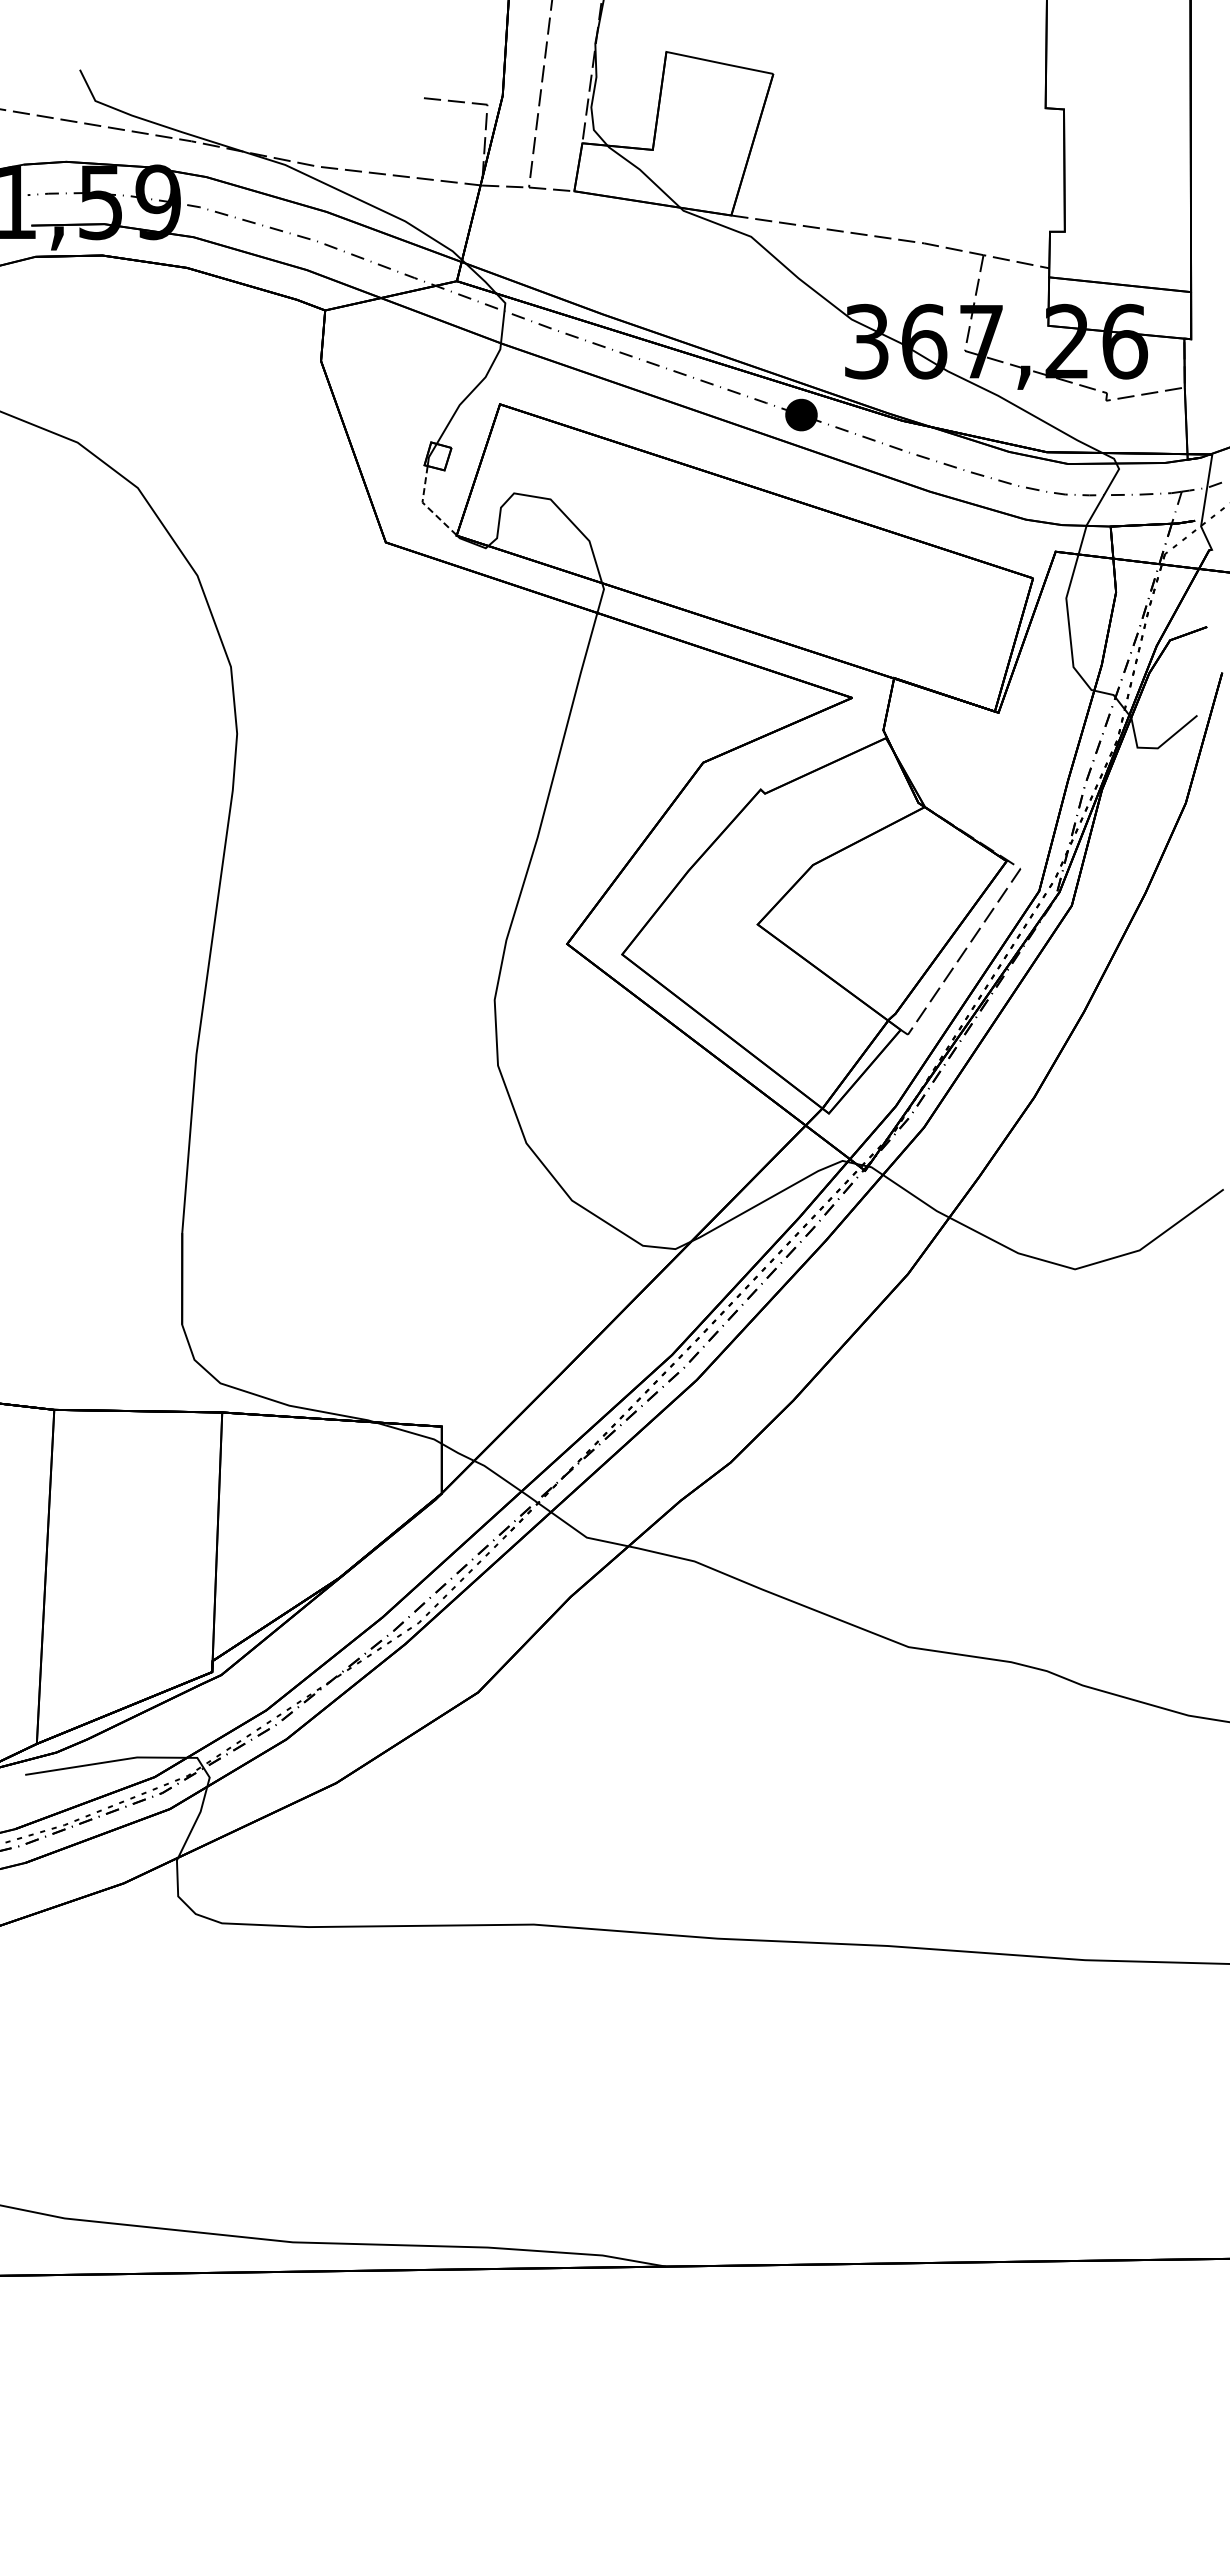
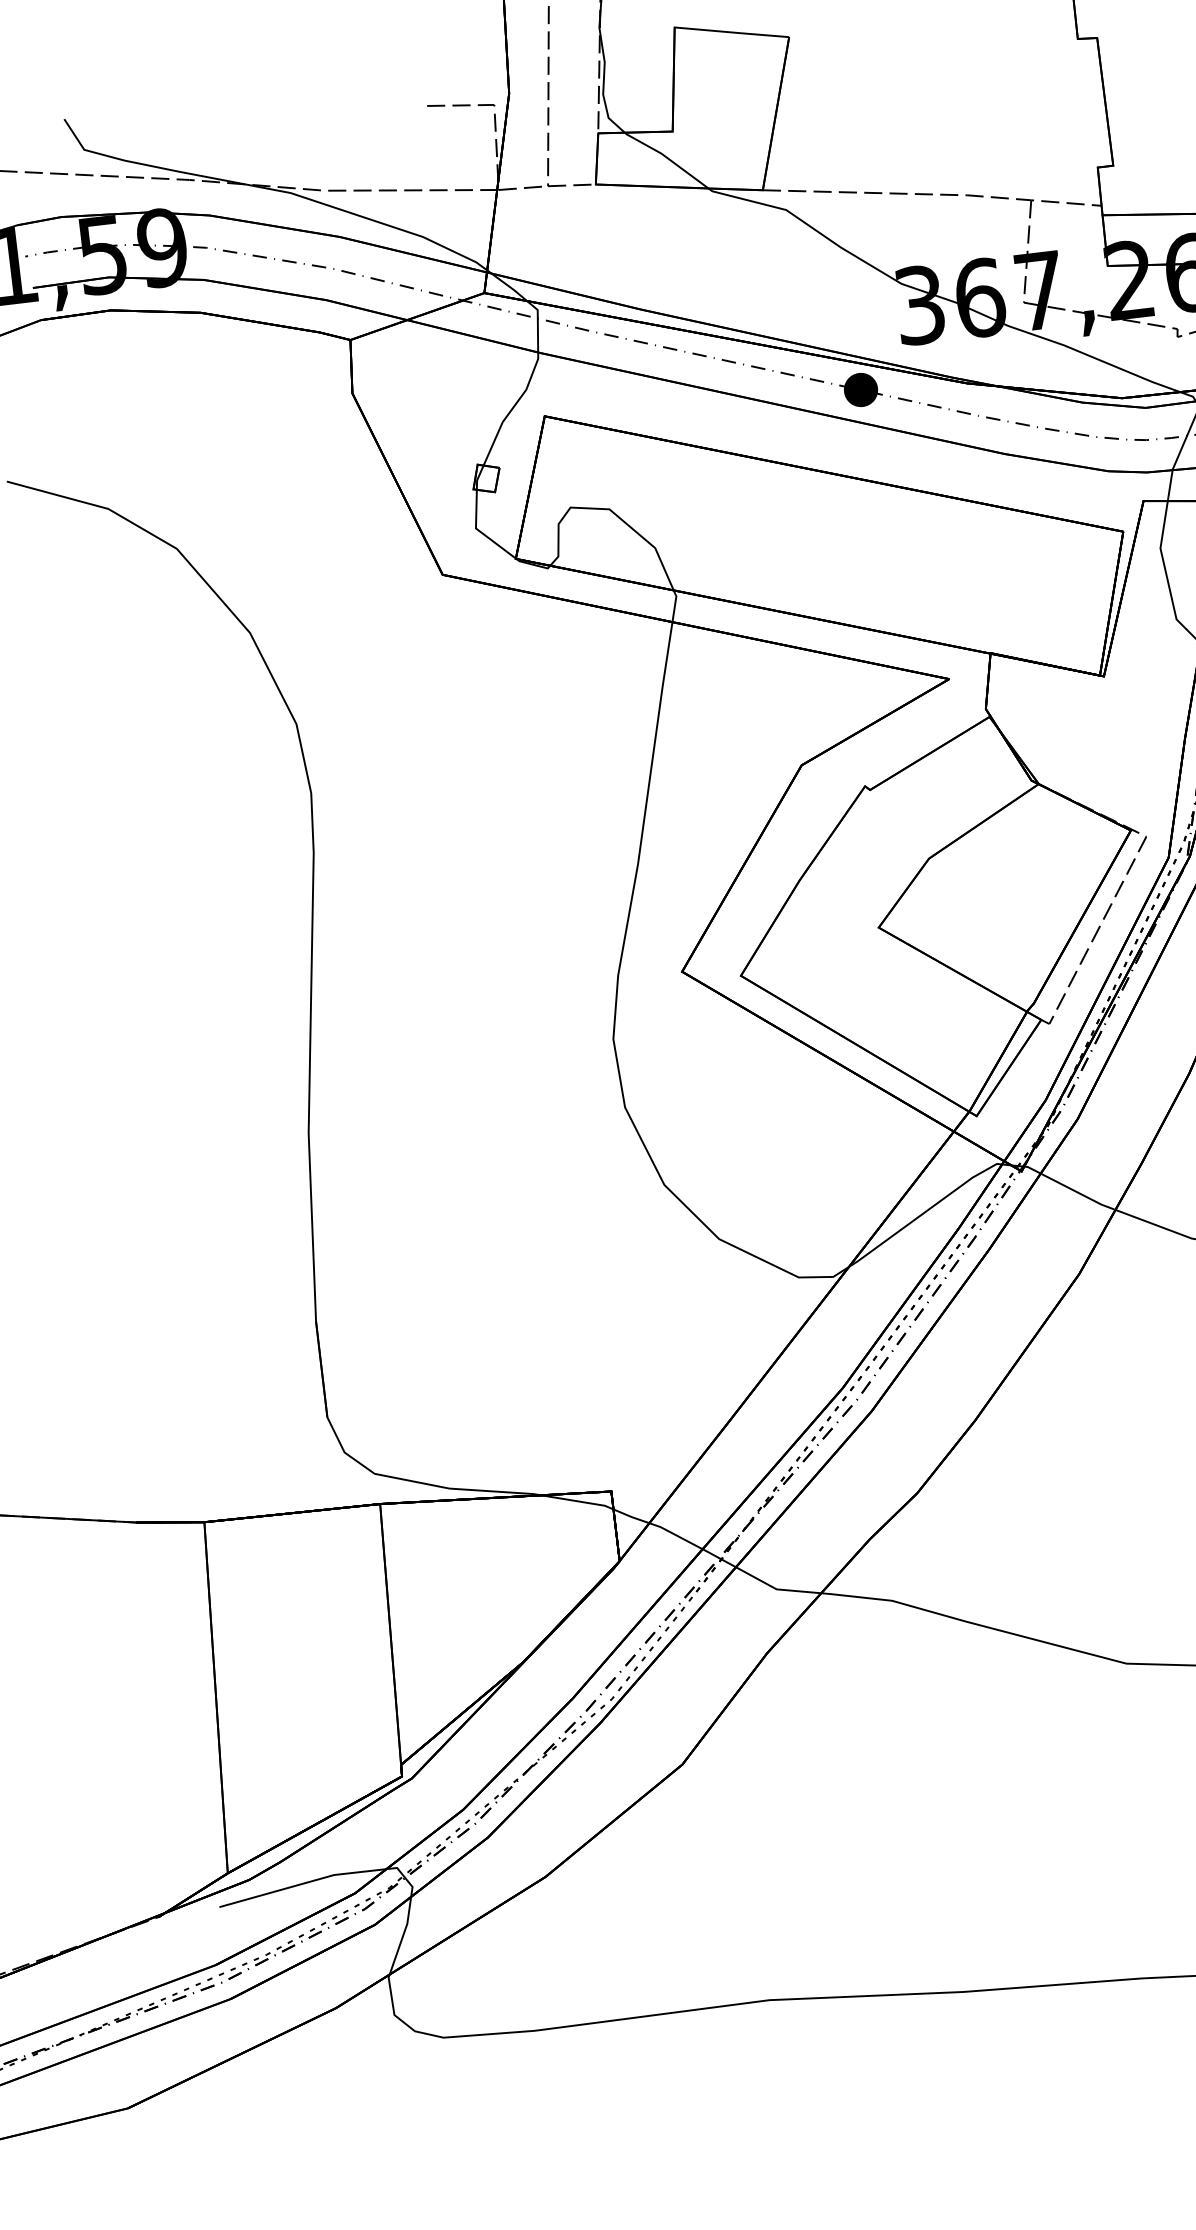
line: (426, 505) -> (480, 531), dashed -> solid

